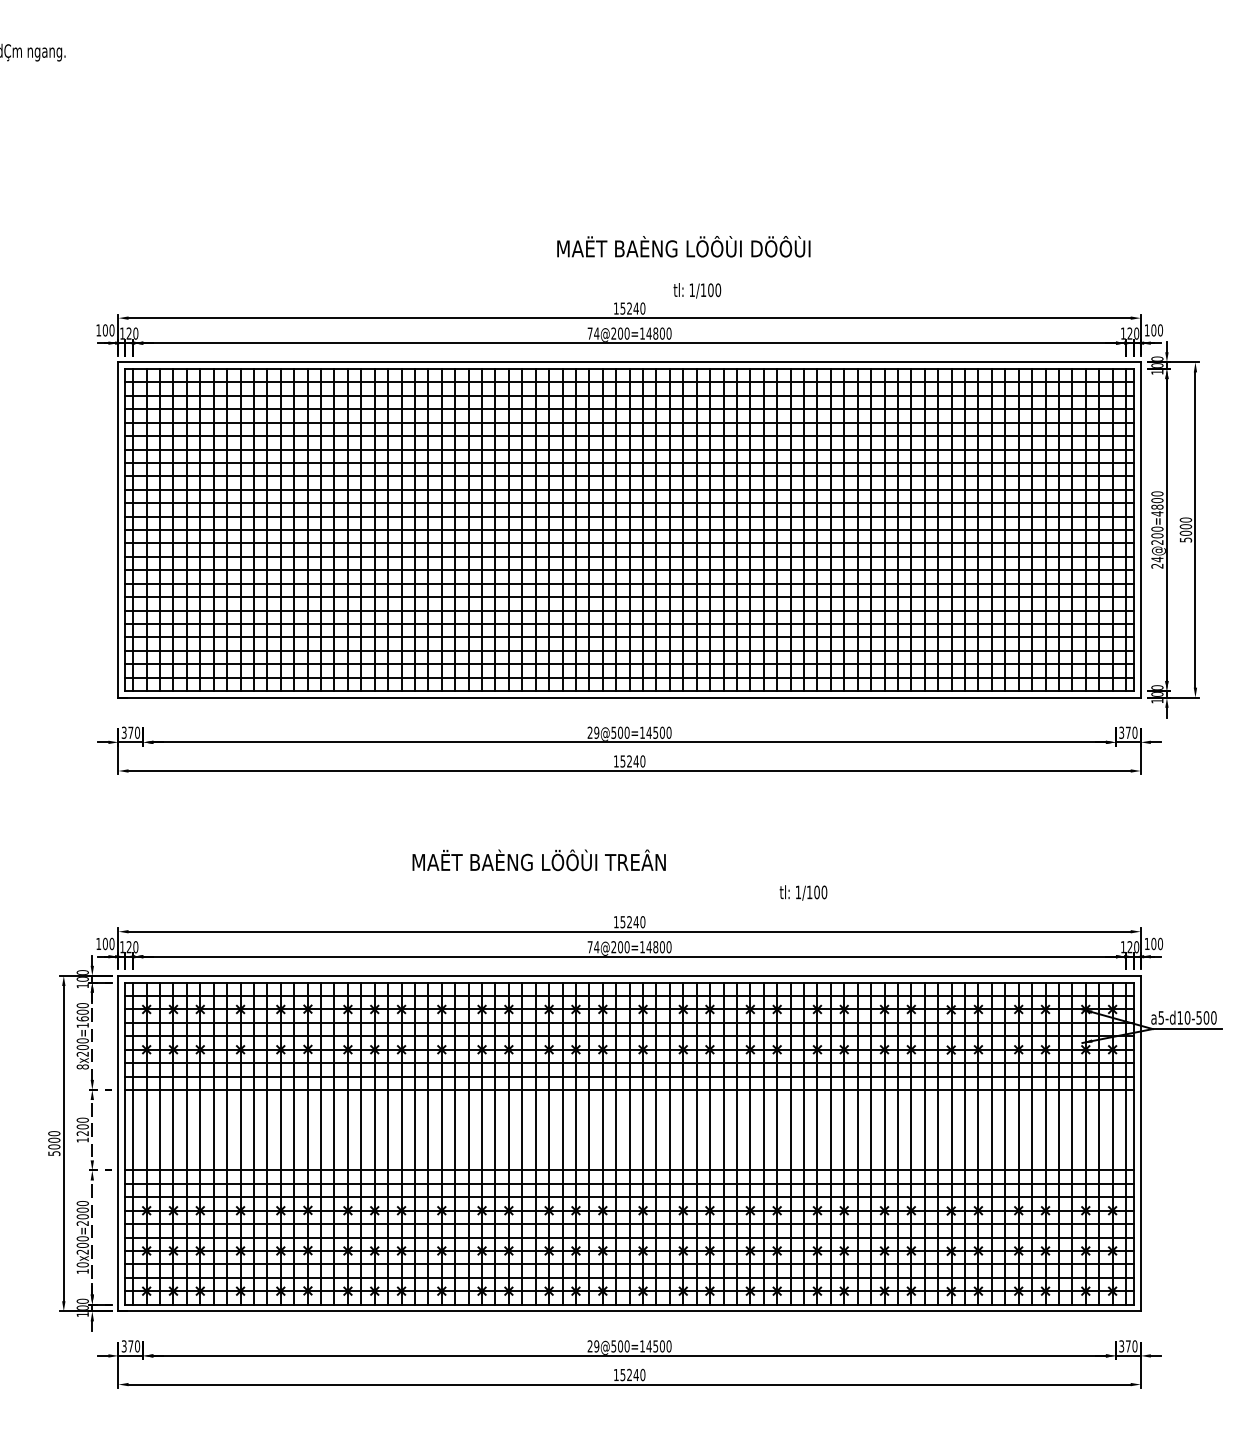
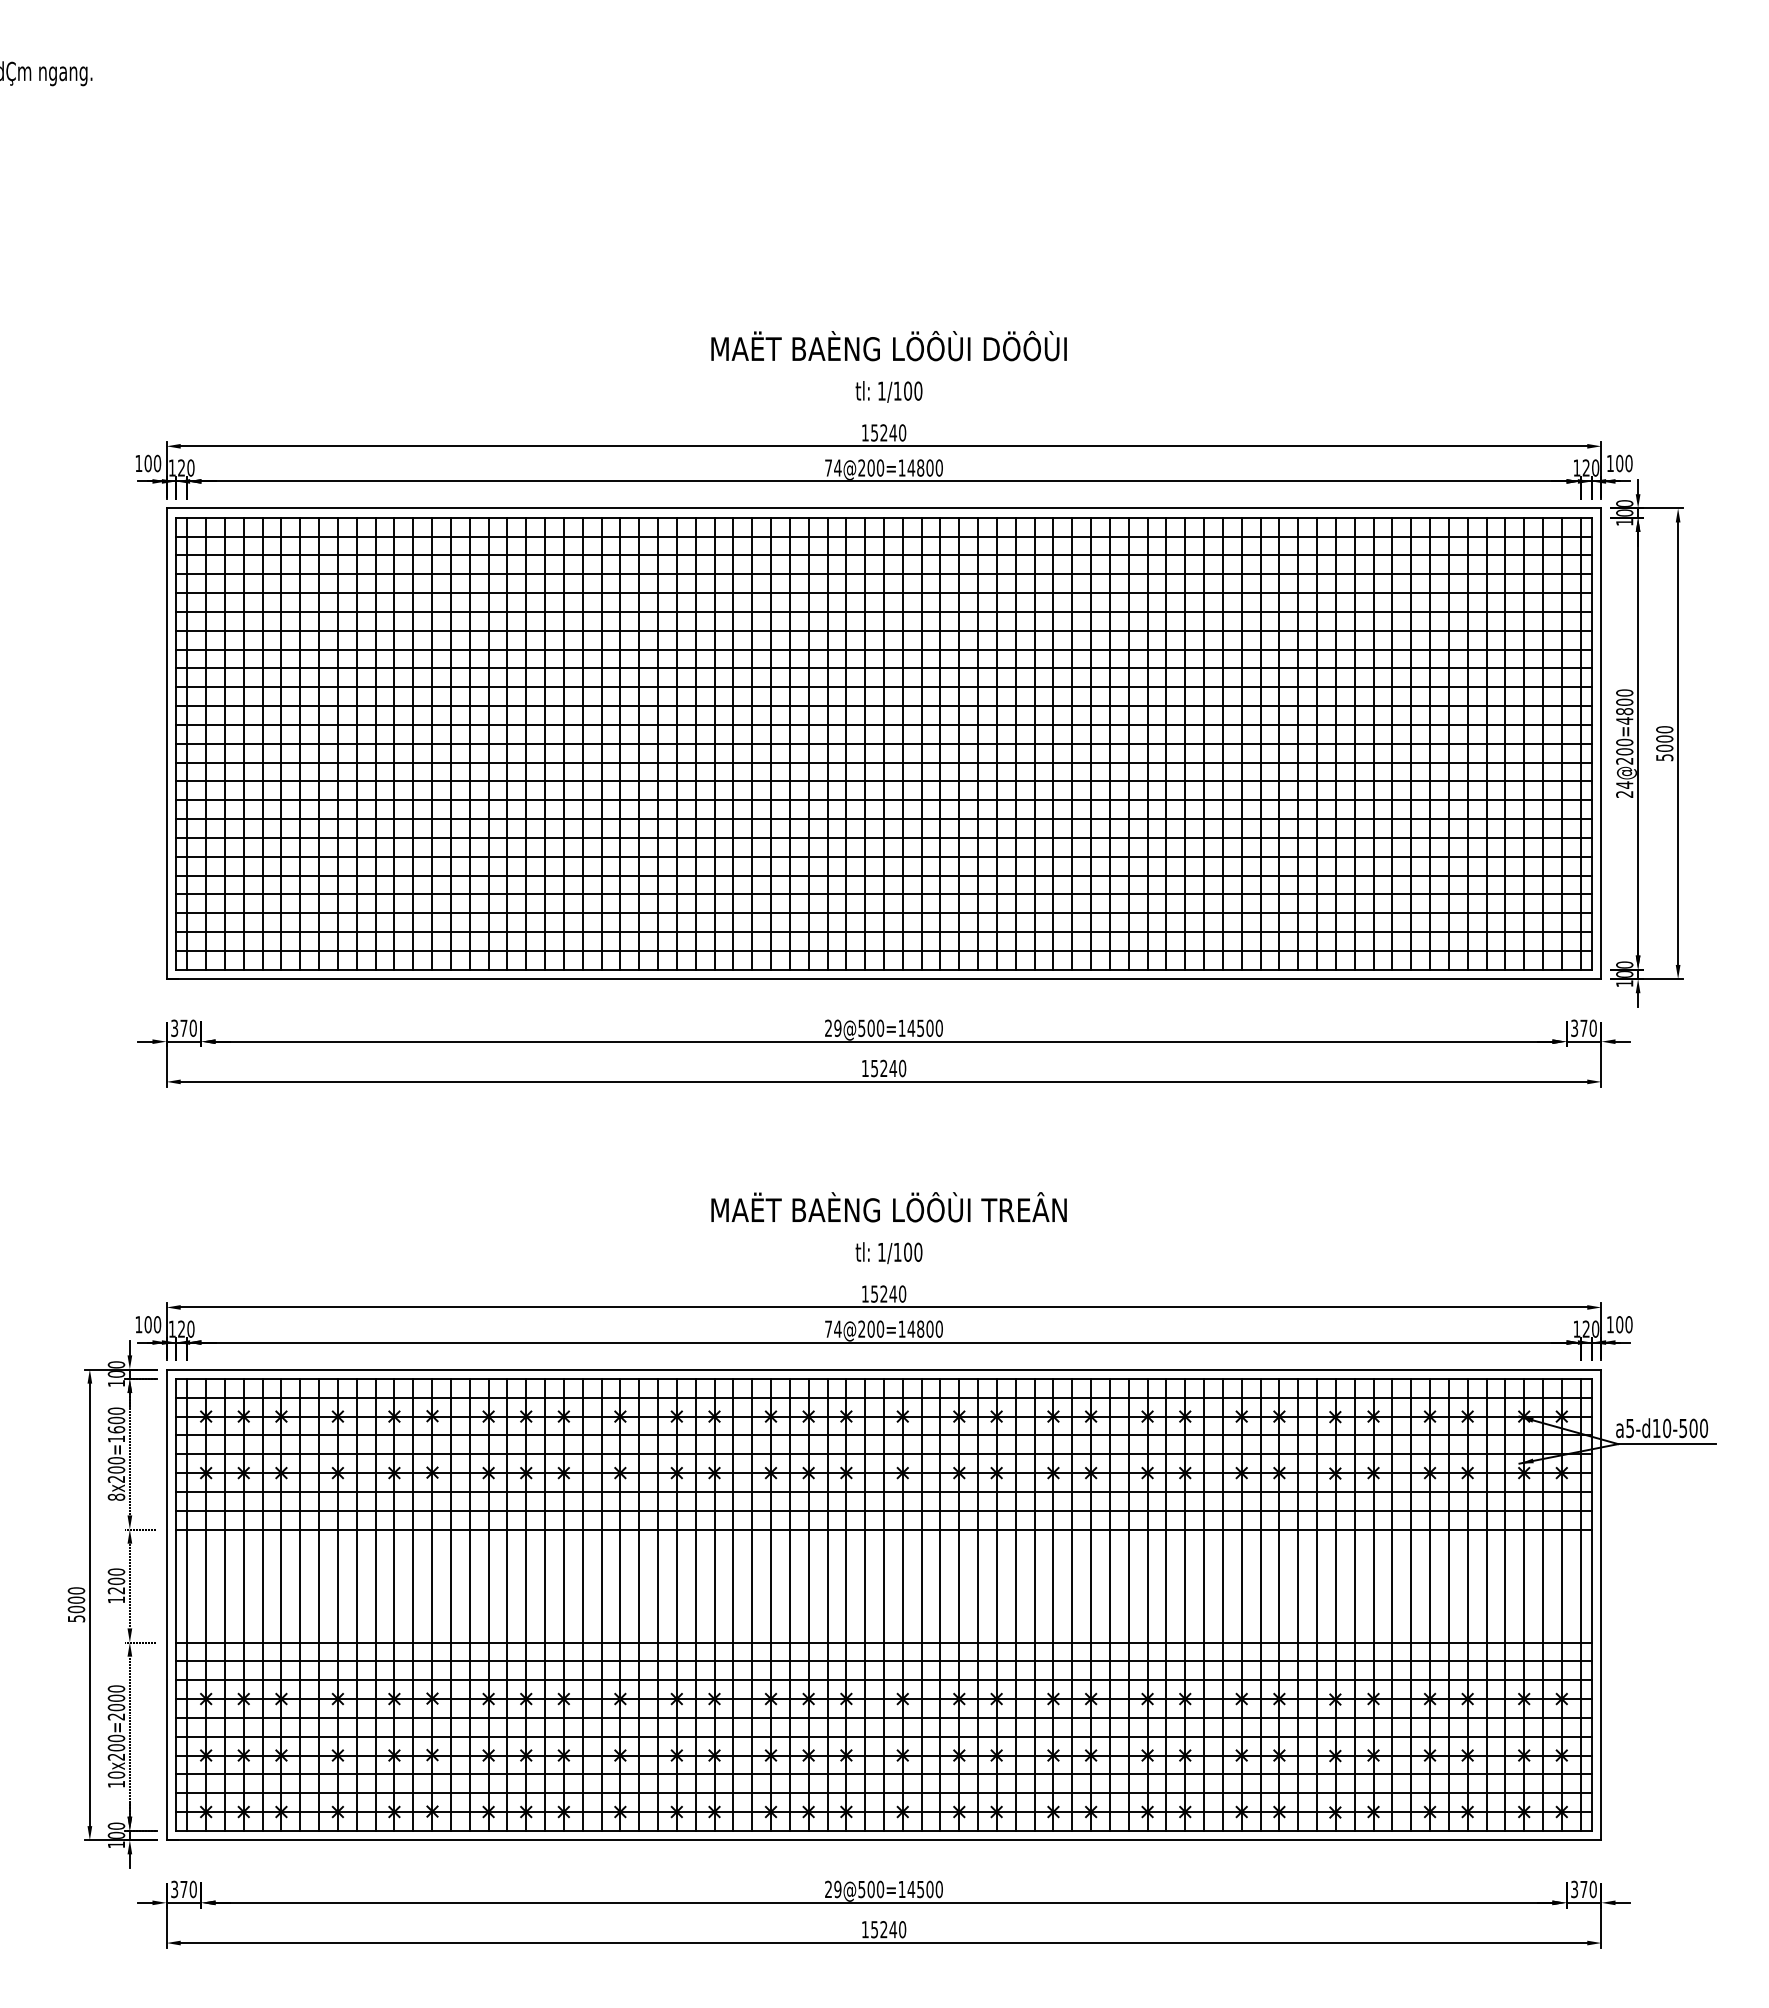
text: (683, 247) -> (888, 346), moved
text: (696, 290) -> (888, 391), moved
text: (538, 860) -> (888, 1207), moved
text: (803, 893) -> (888, 1253), moved

